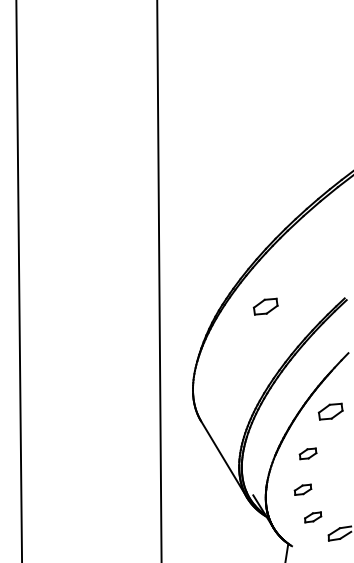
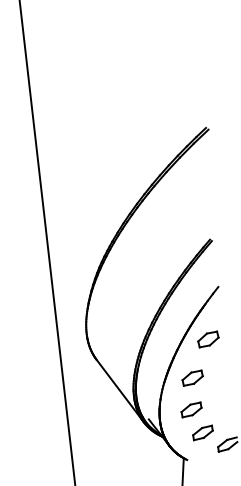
part: (265, 306) -> (141, 254), removed
part: (307, 453) -> (192, 377), size x1.43
part: (302, 489) -> (191, 409), size x1.43
part: (312, 517) -> (202, 433), size x1.43

